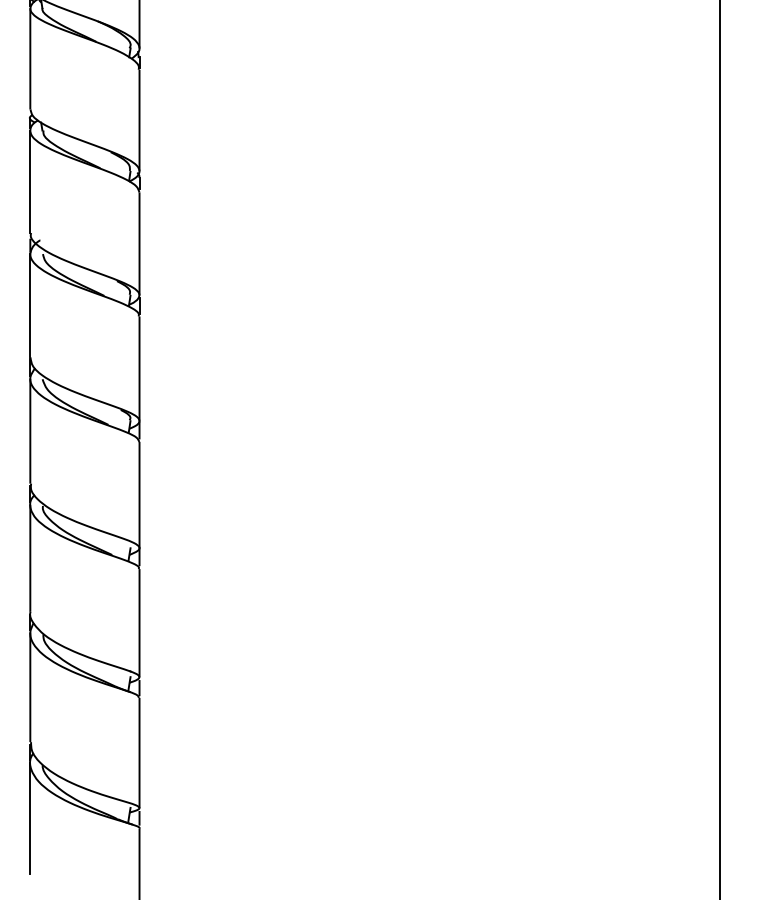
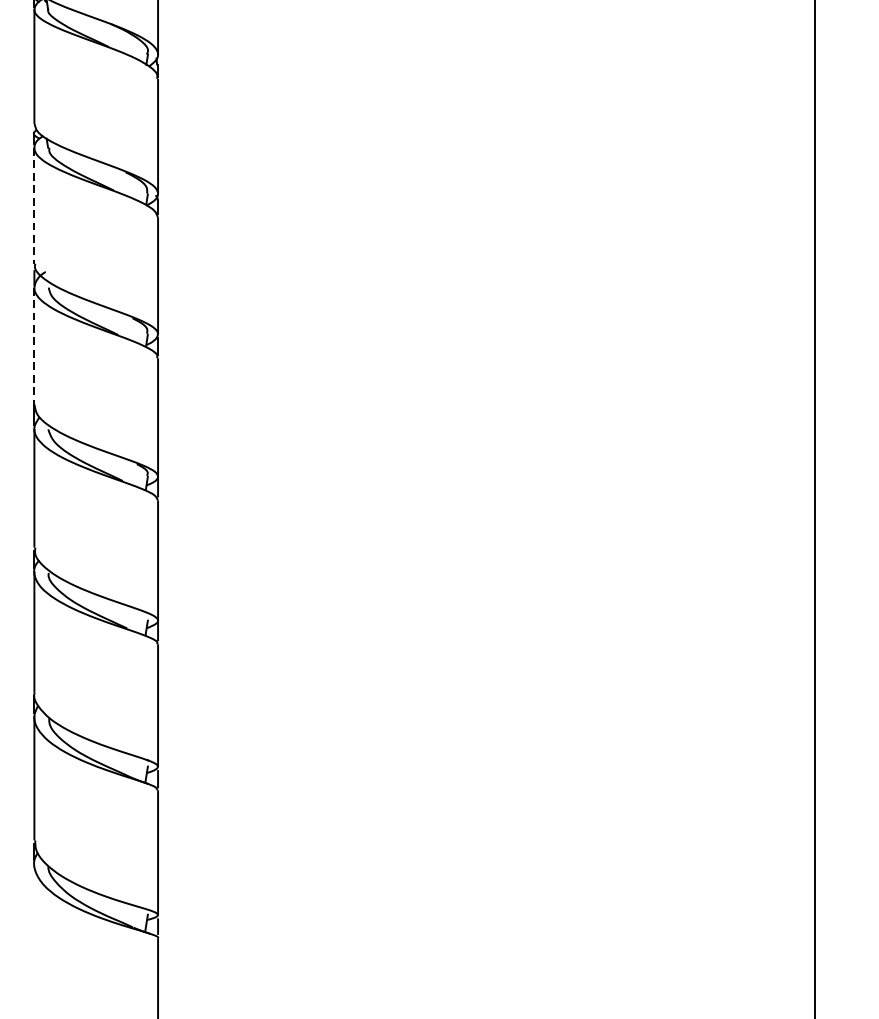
line: (30, 182) -> (34, 206), solid -> dashed
line: (30, 305) -> (34, 345), solid -> dashed
line: (30, 817) -> (34, 925), removed

